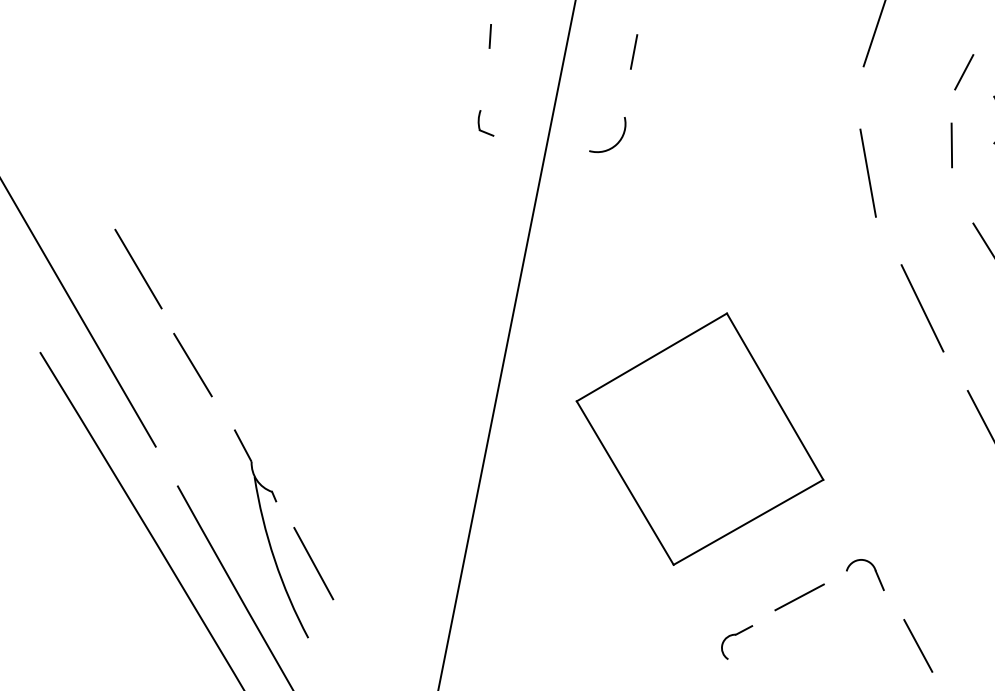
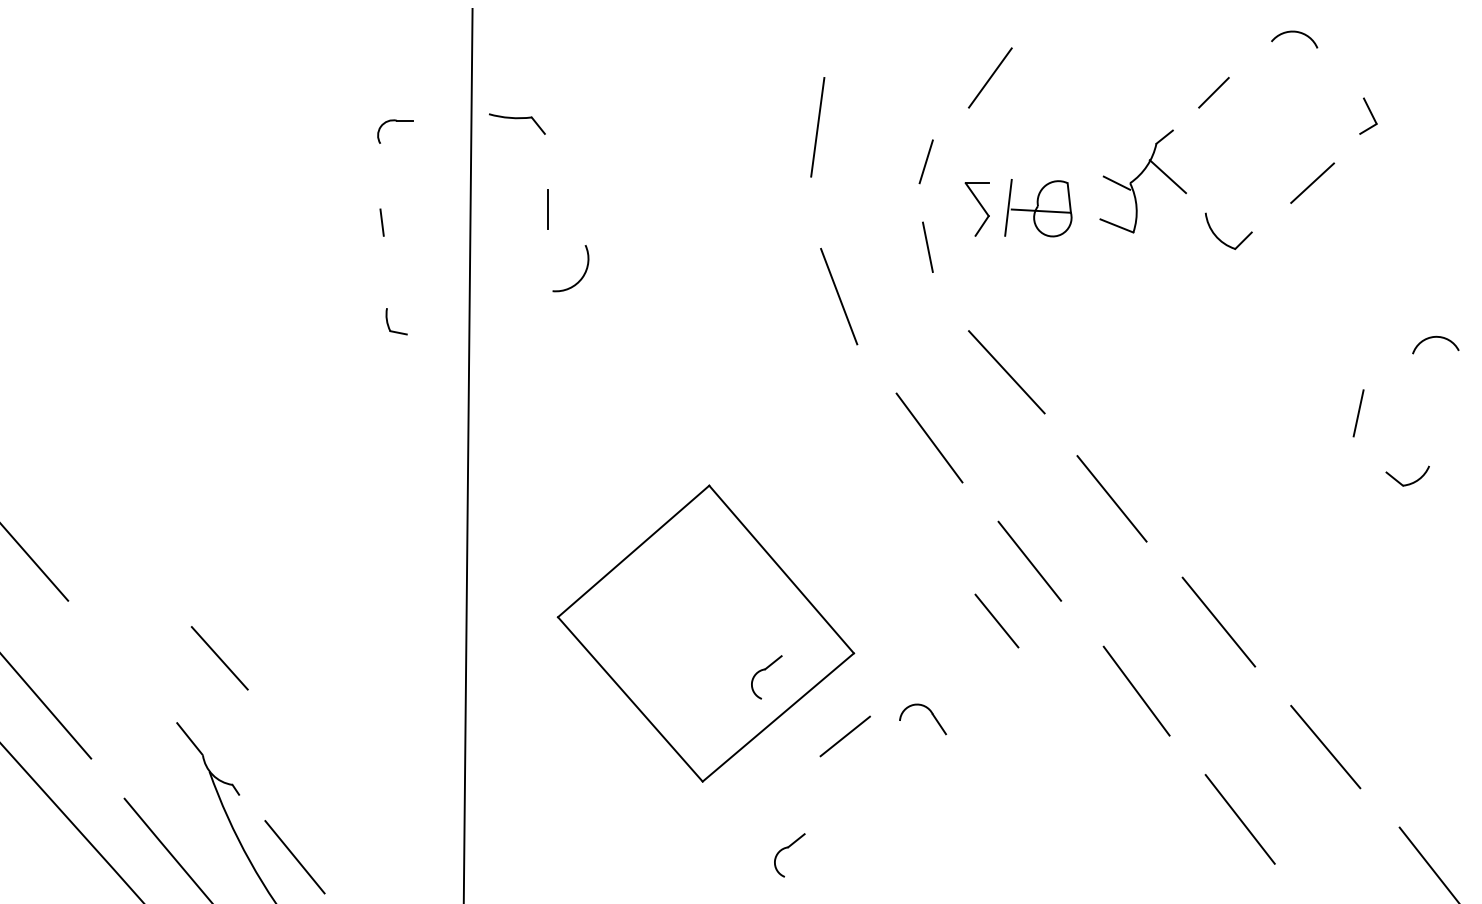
arc: (617, 142) -> (582, 275), moved
line: (192, 365) -> (219, 658), moved
part: (745, 480) -> (765, 670), added
part: (874, 570) -> (931, 714), moved
line: (798, 597) -> (844, 736), moved
line: (917, 645) -> (996, 620), moved

